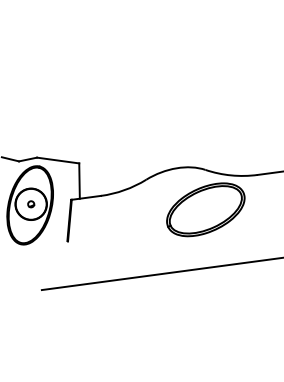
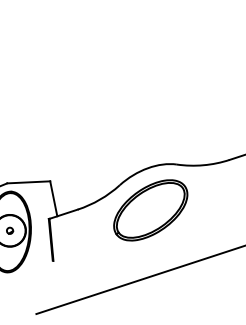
part: (205, 209) -> (150, 210), moved

